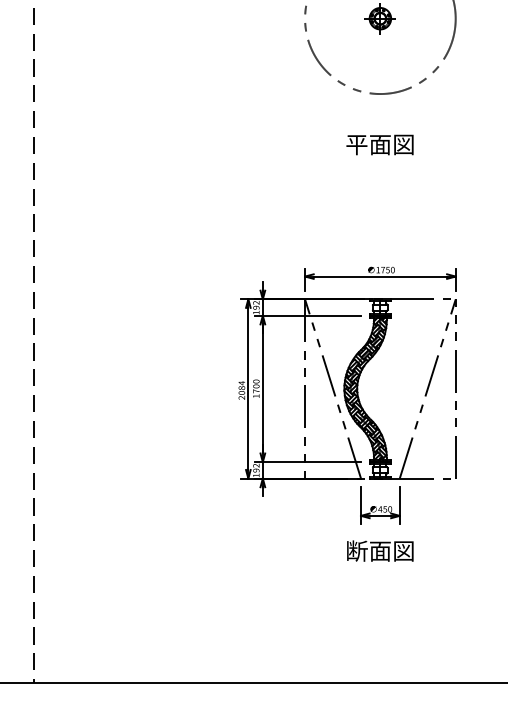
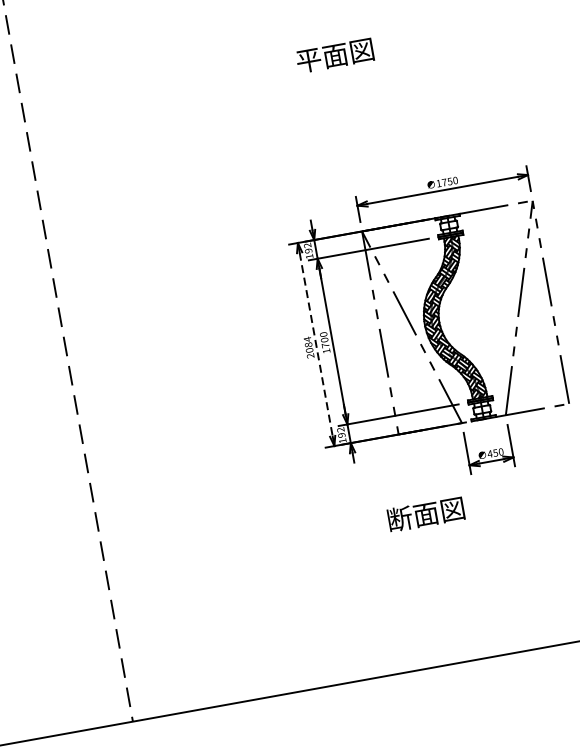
text: (379, 144) -> (334, 55), moved
line: (248, 389) -> (316, 345), solid -> dashed
text: (380, 550) -> (426, 513), moved

